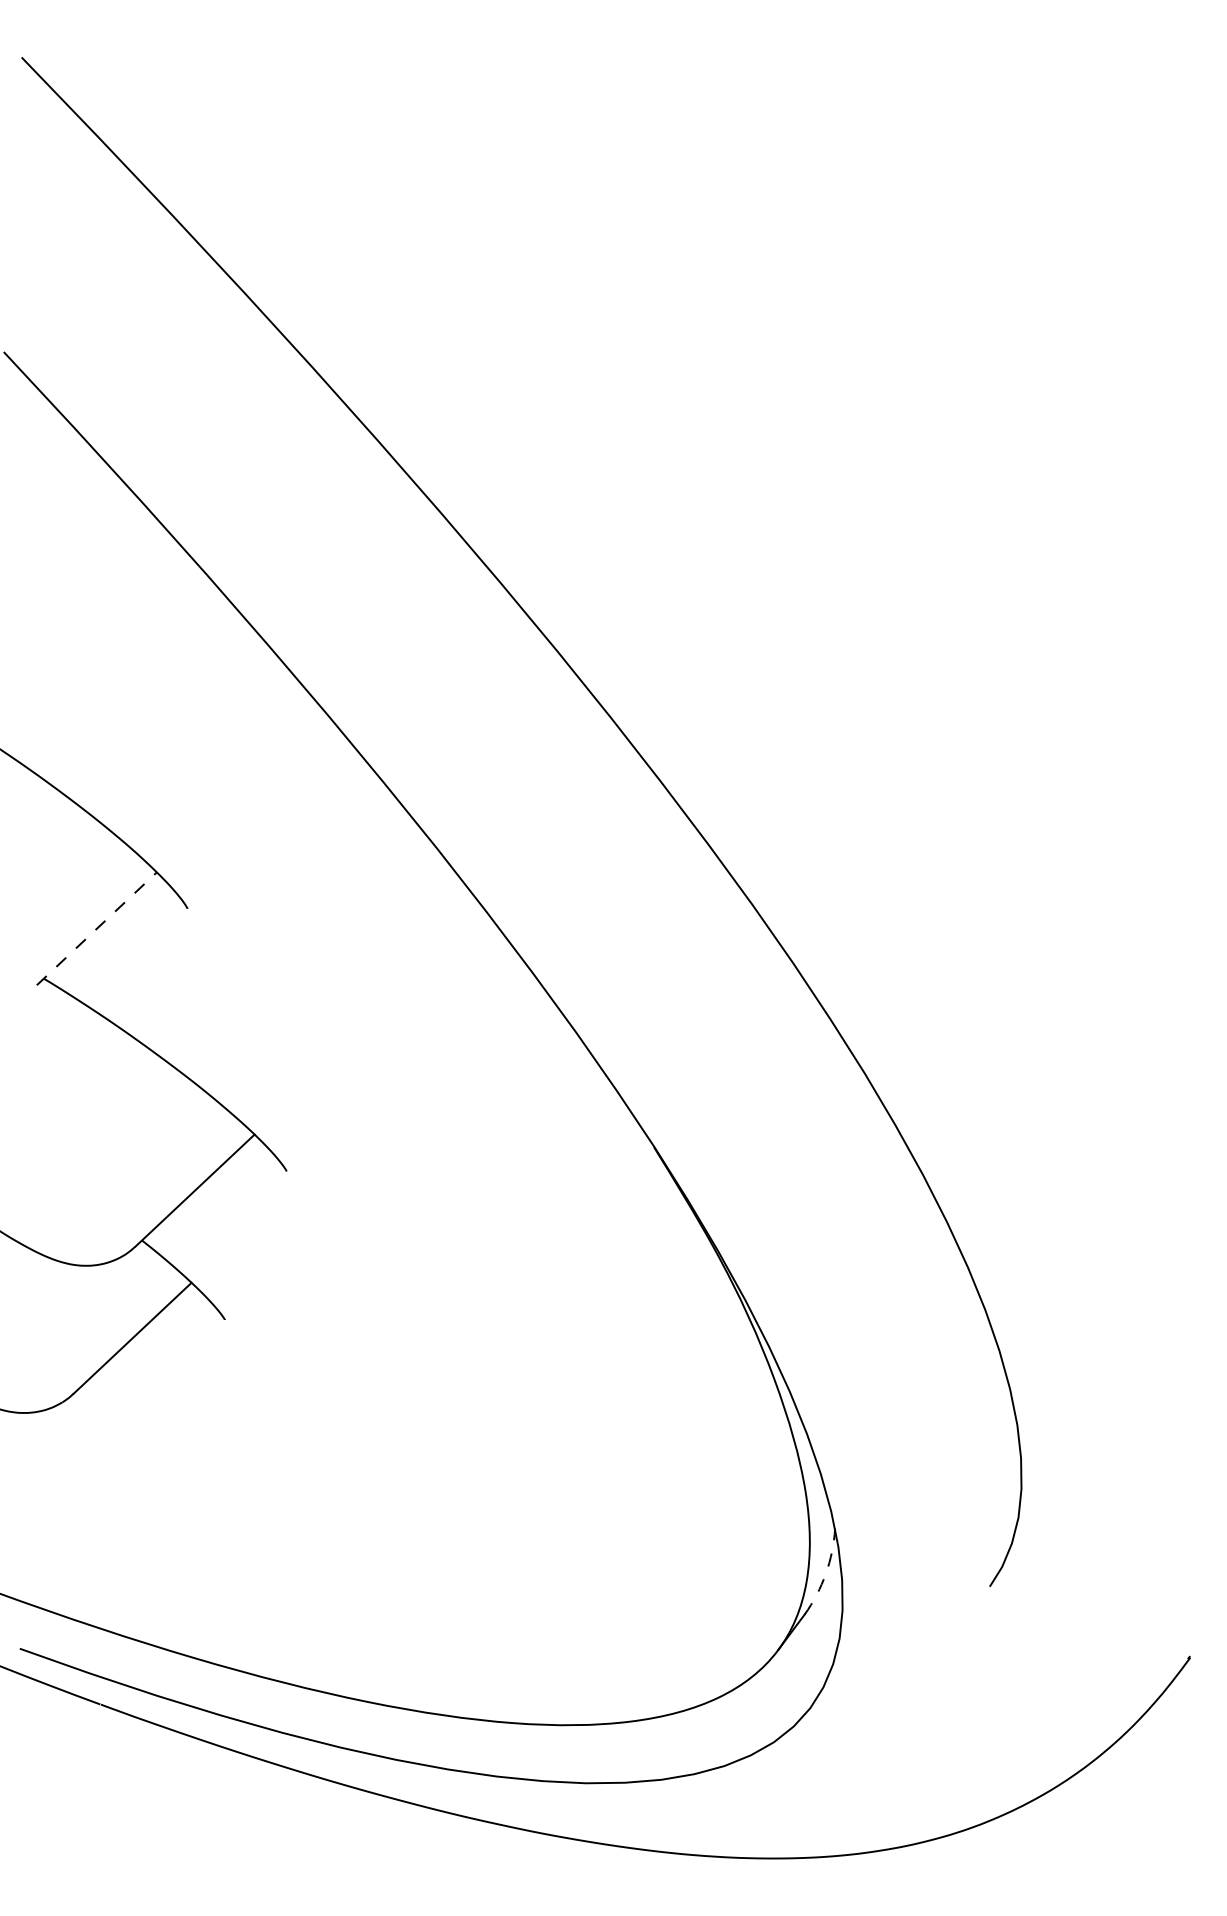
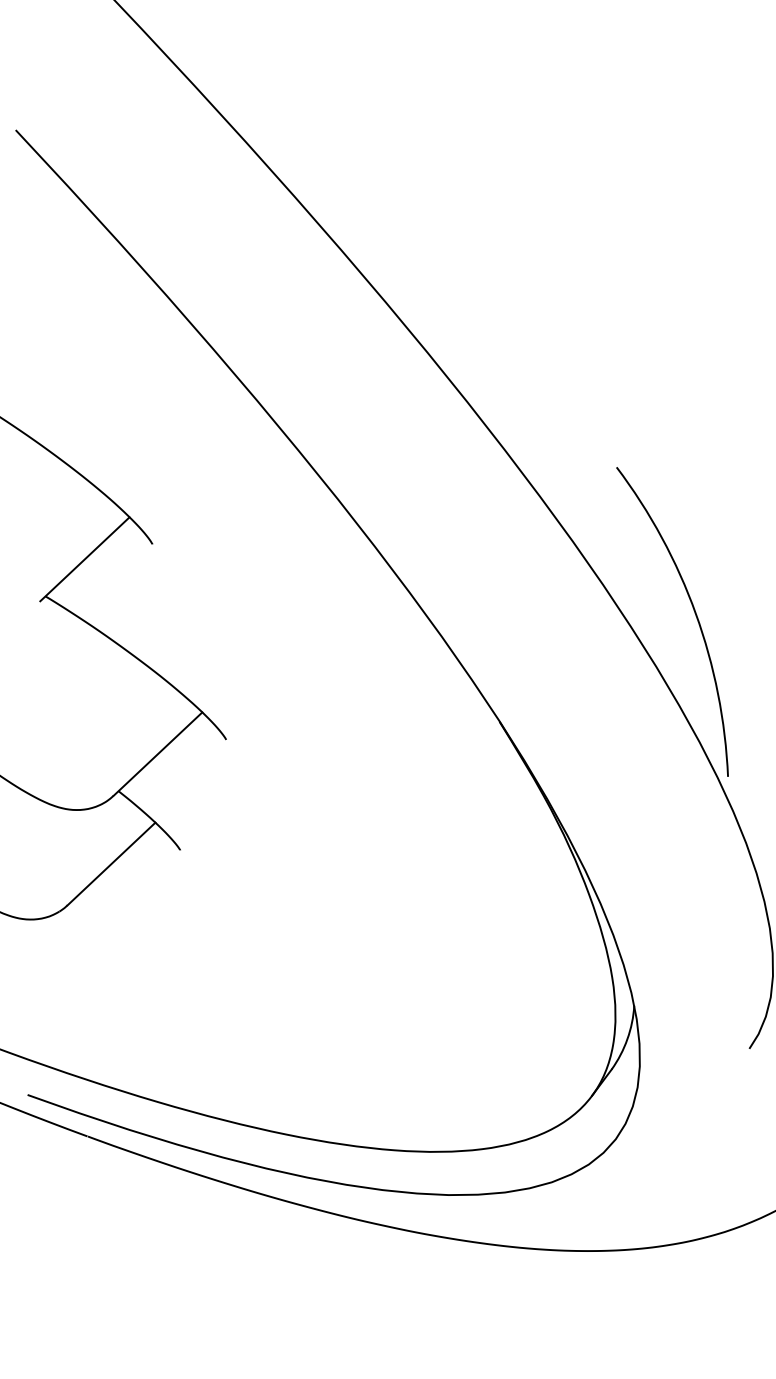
line: (97, 928) -> (85, 559), dashed -> solid
arc: (915, 999) -> (694, 611), added
arc: (825, 1573) -> (627, 1038), dashed -> solid

